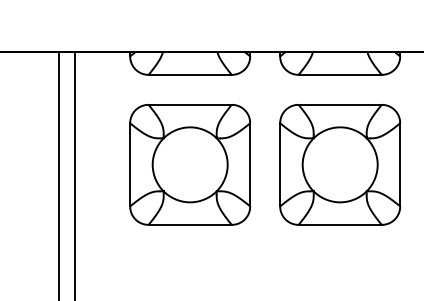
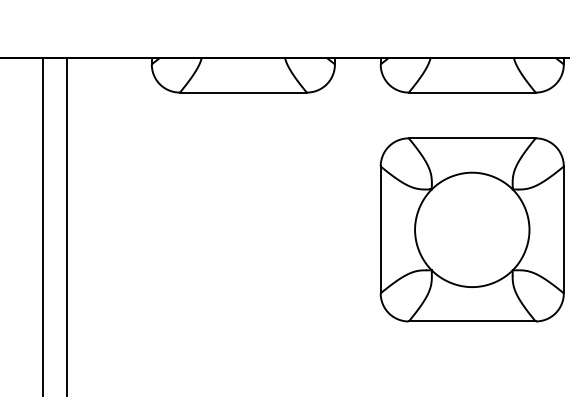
part: (190, 164) -> (243, 229), removed

